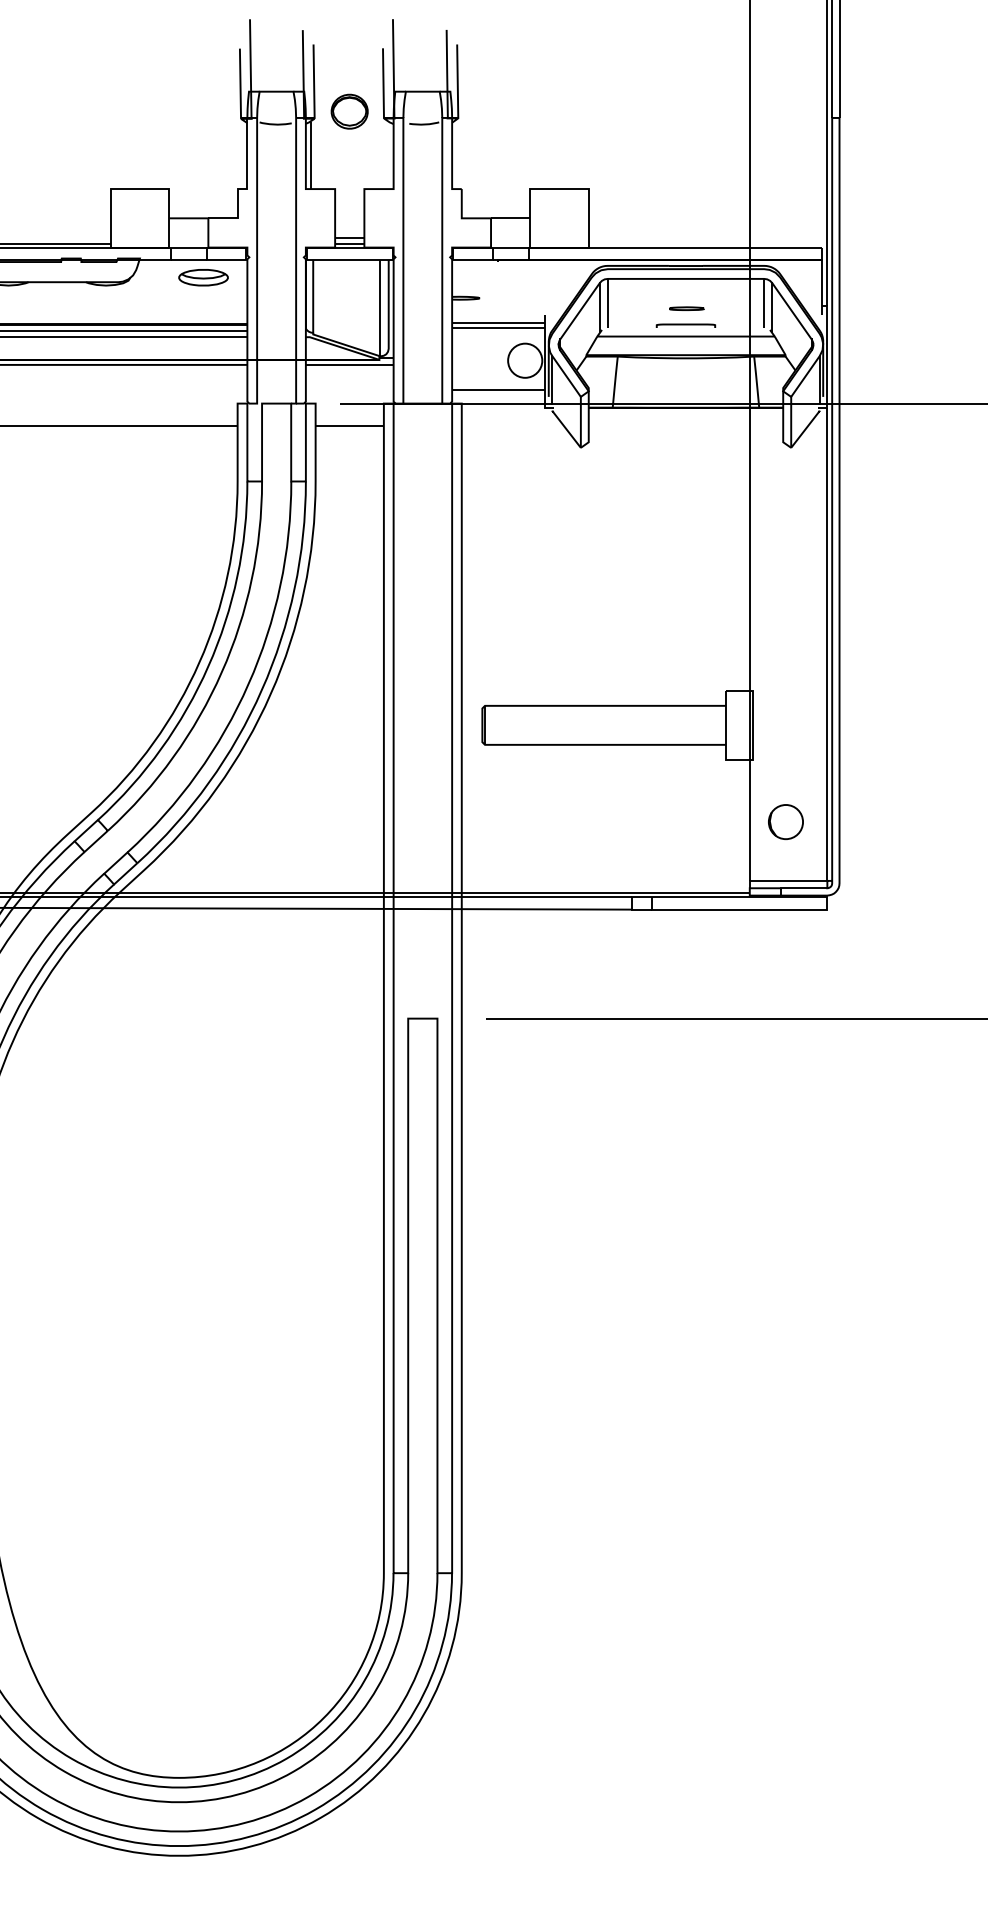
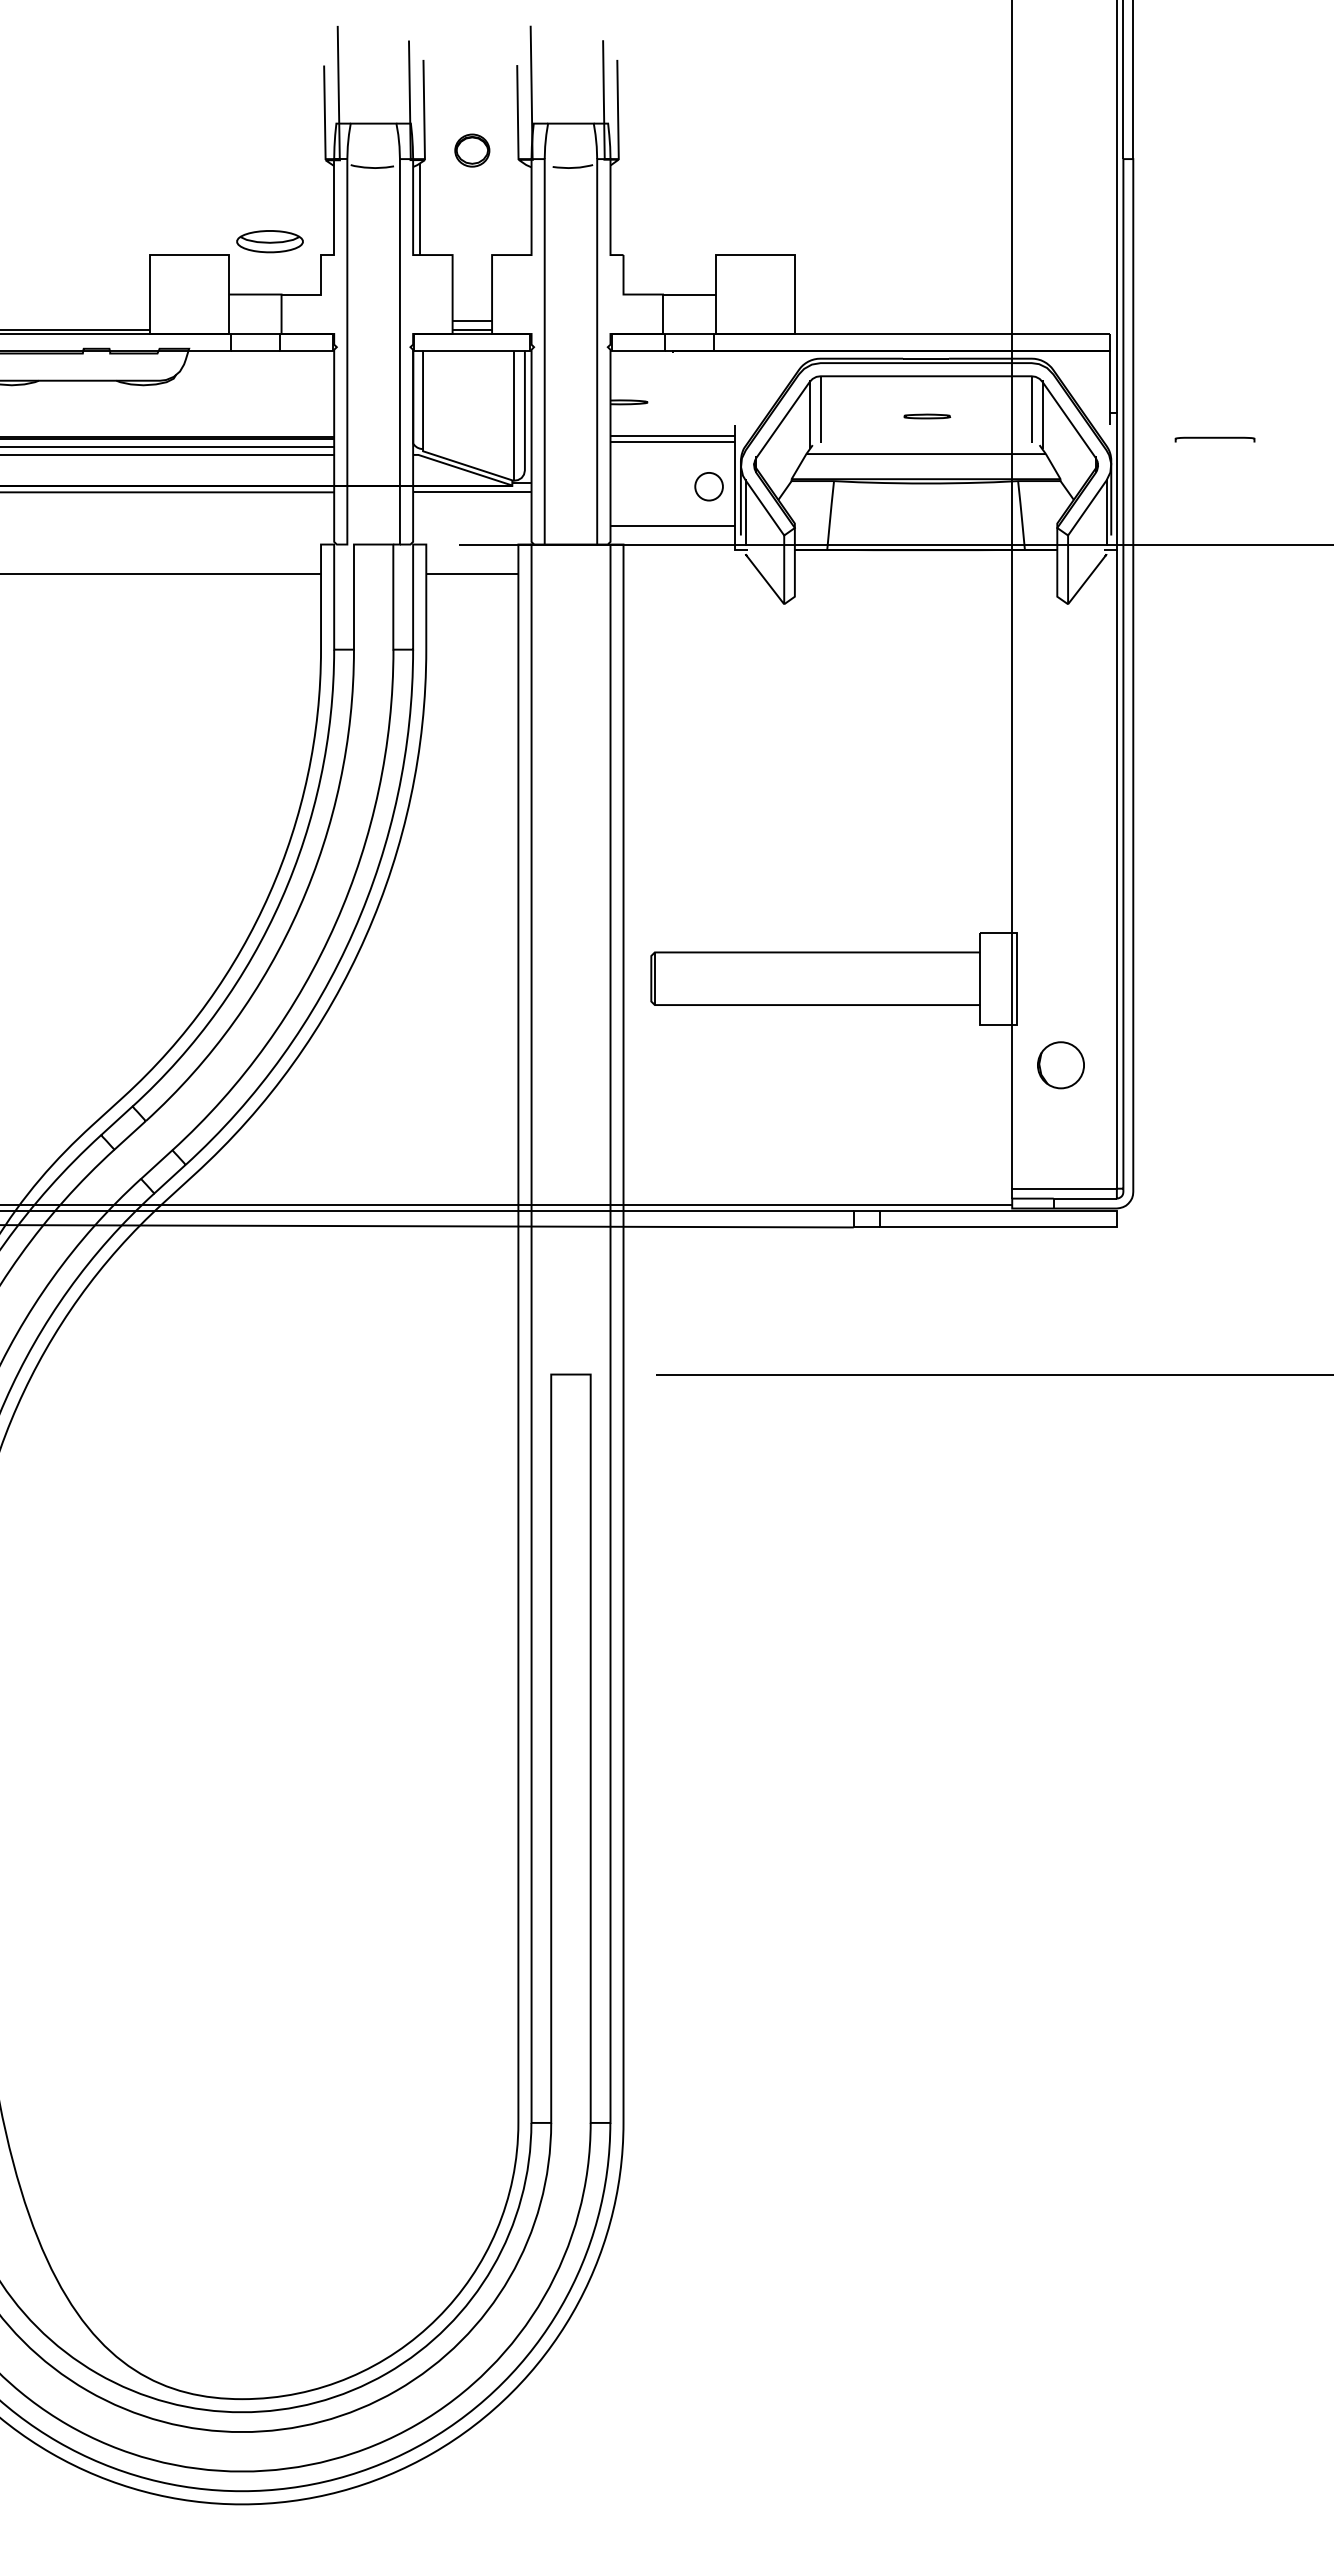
part: (349, 111) -> (472, 150), size x0.7
part: (203, 277) -> (269, 241), moved
curve: (685, 325) -> (1214, 438), moved
circle: (525, 360) -> (709, 486), size x0.6
part: (785, 822) -> (1060, 1065), moved

